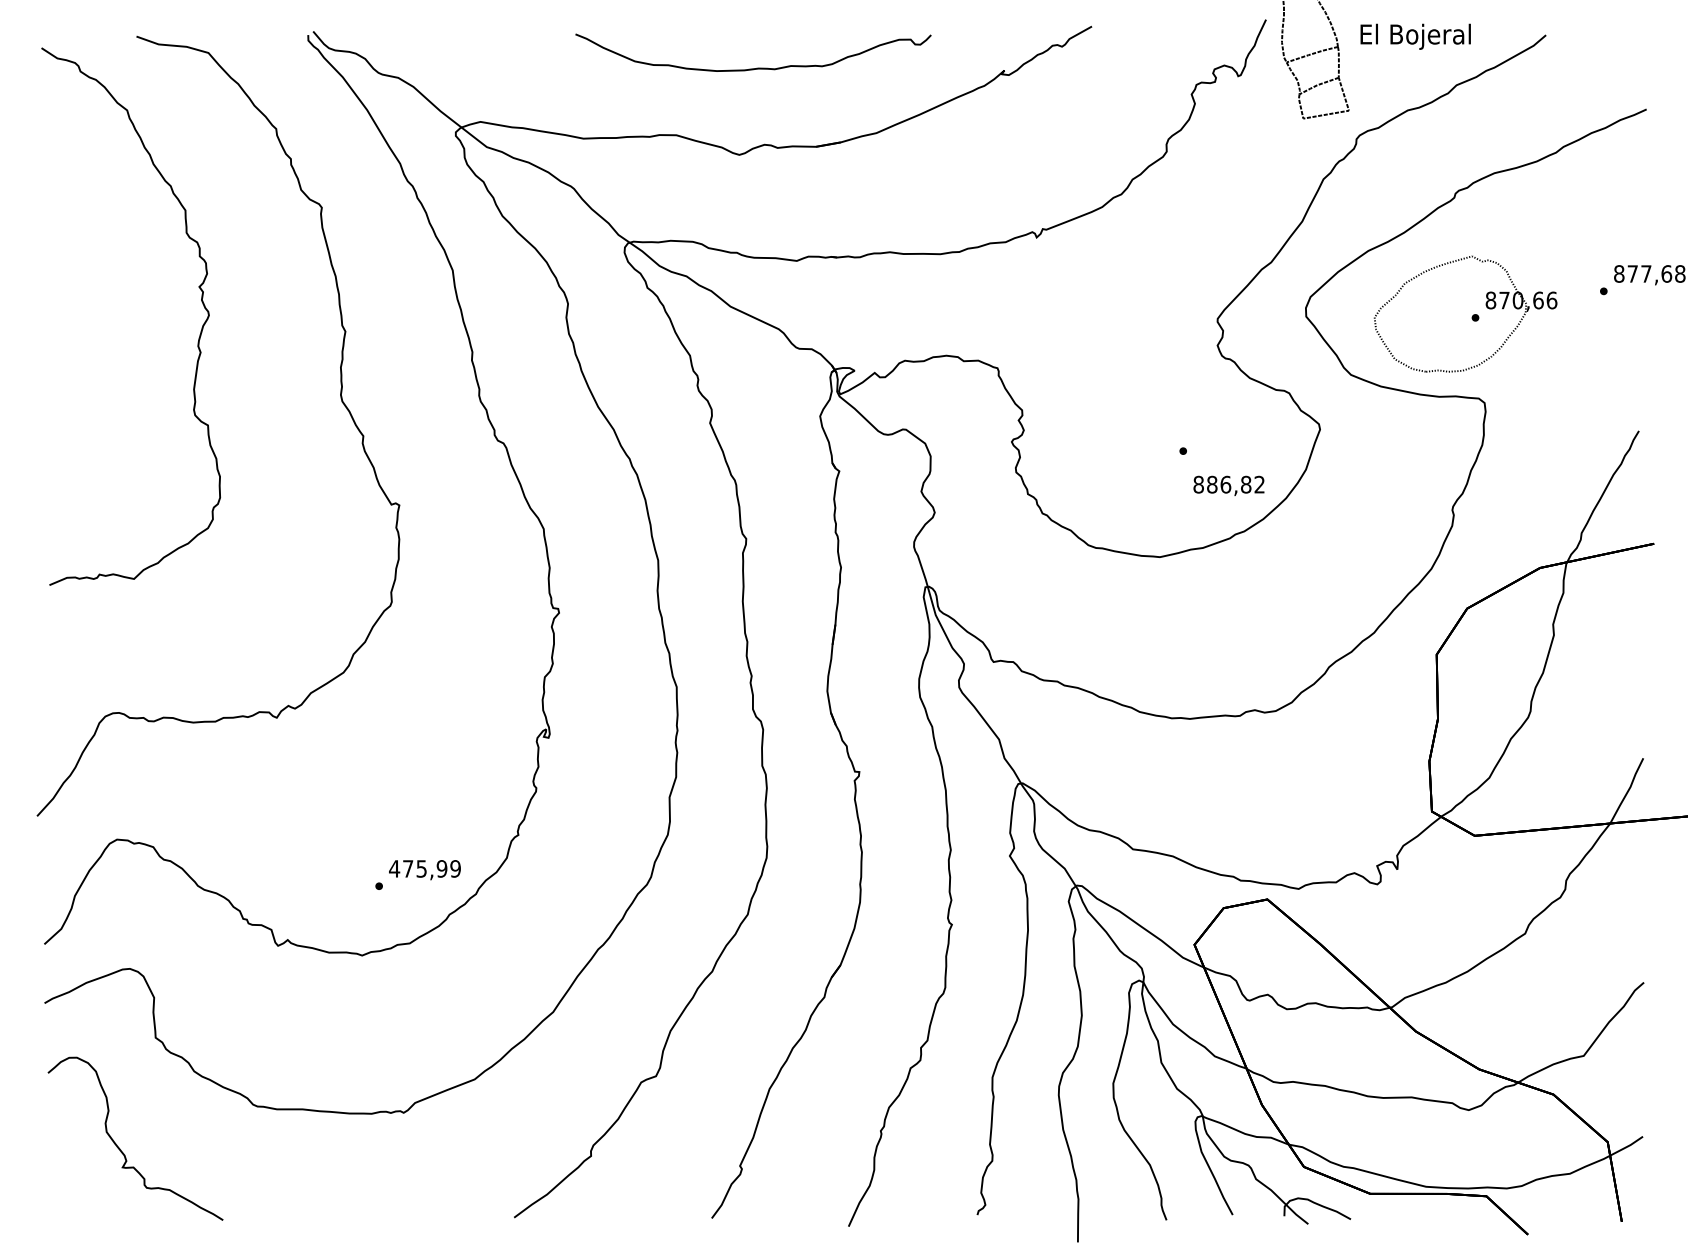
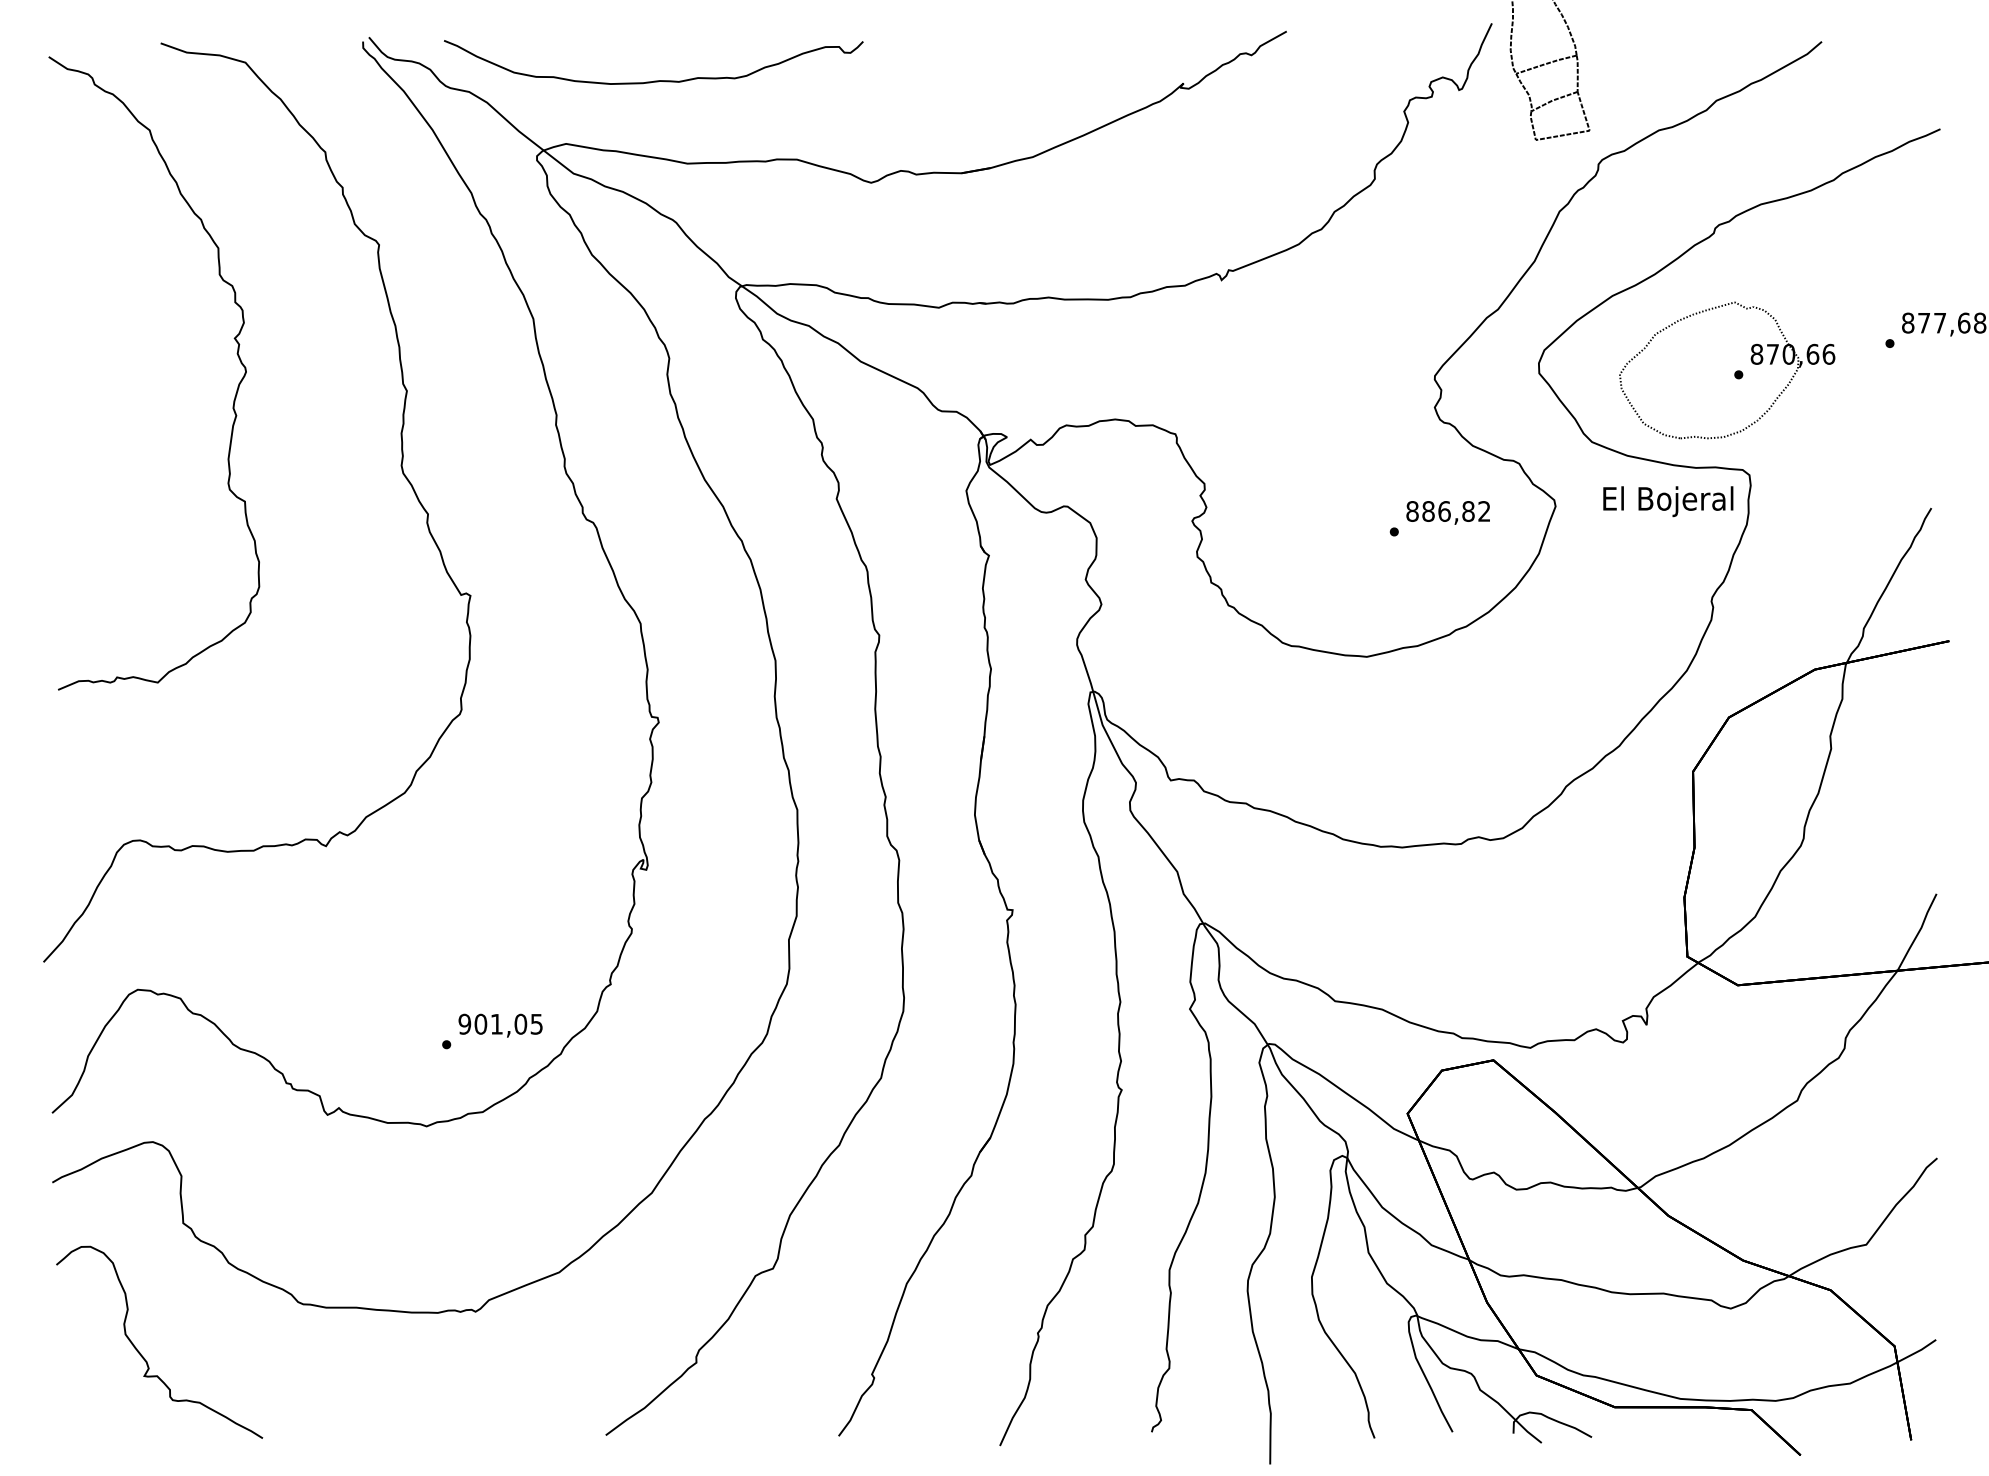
text: (1415, 36) -> (1668, 501), moved
curve: (754, 68) -> (654, 80), moved
text: (1228, 485) -> (1447, 512), moved
text: (424, 868) -> (500, 1023), 475,99 -> 901,05

